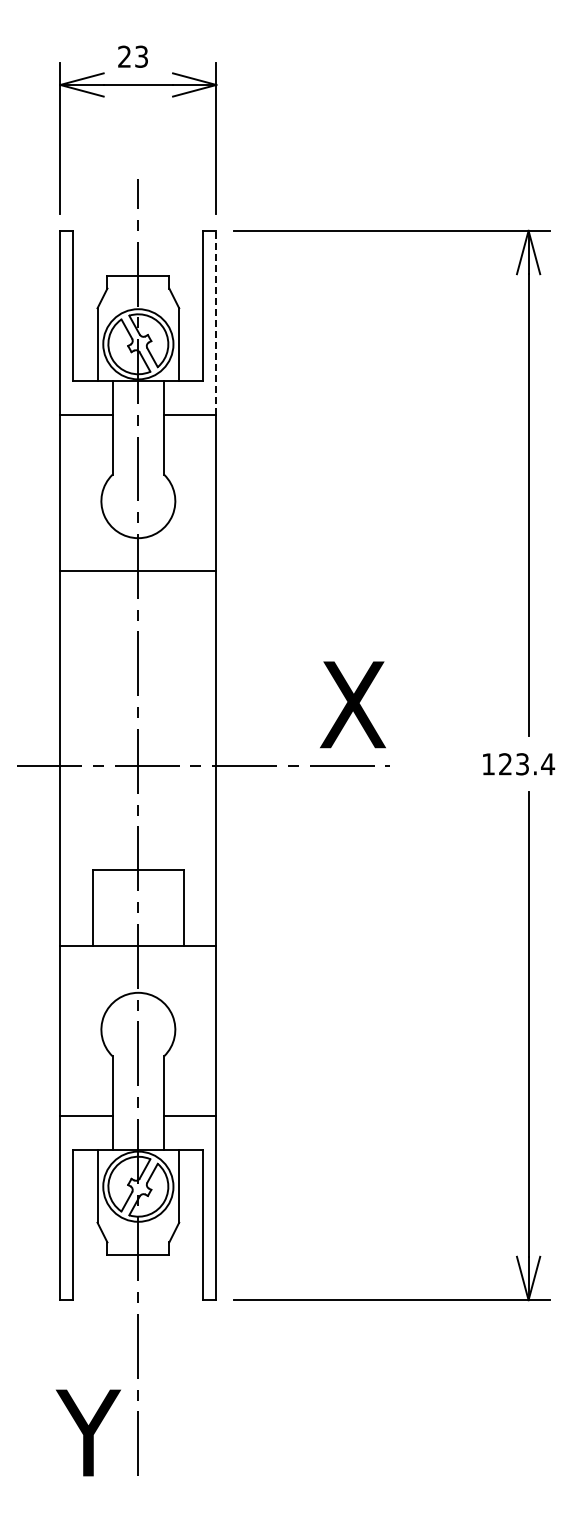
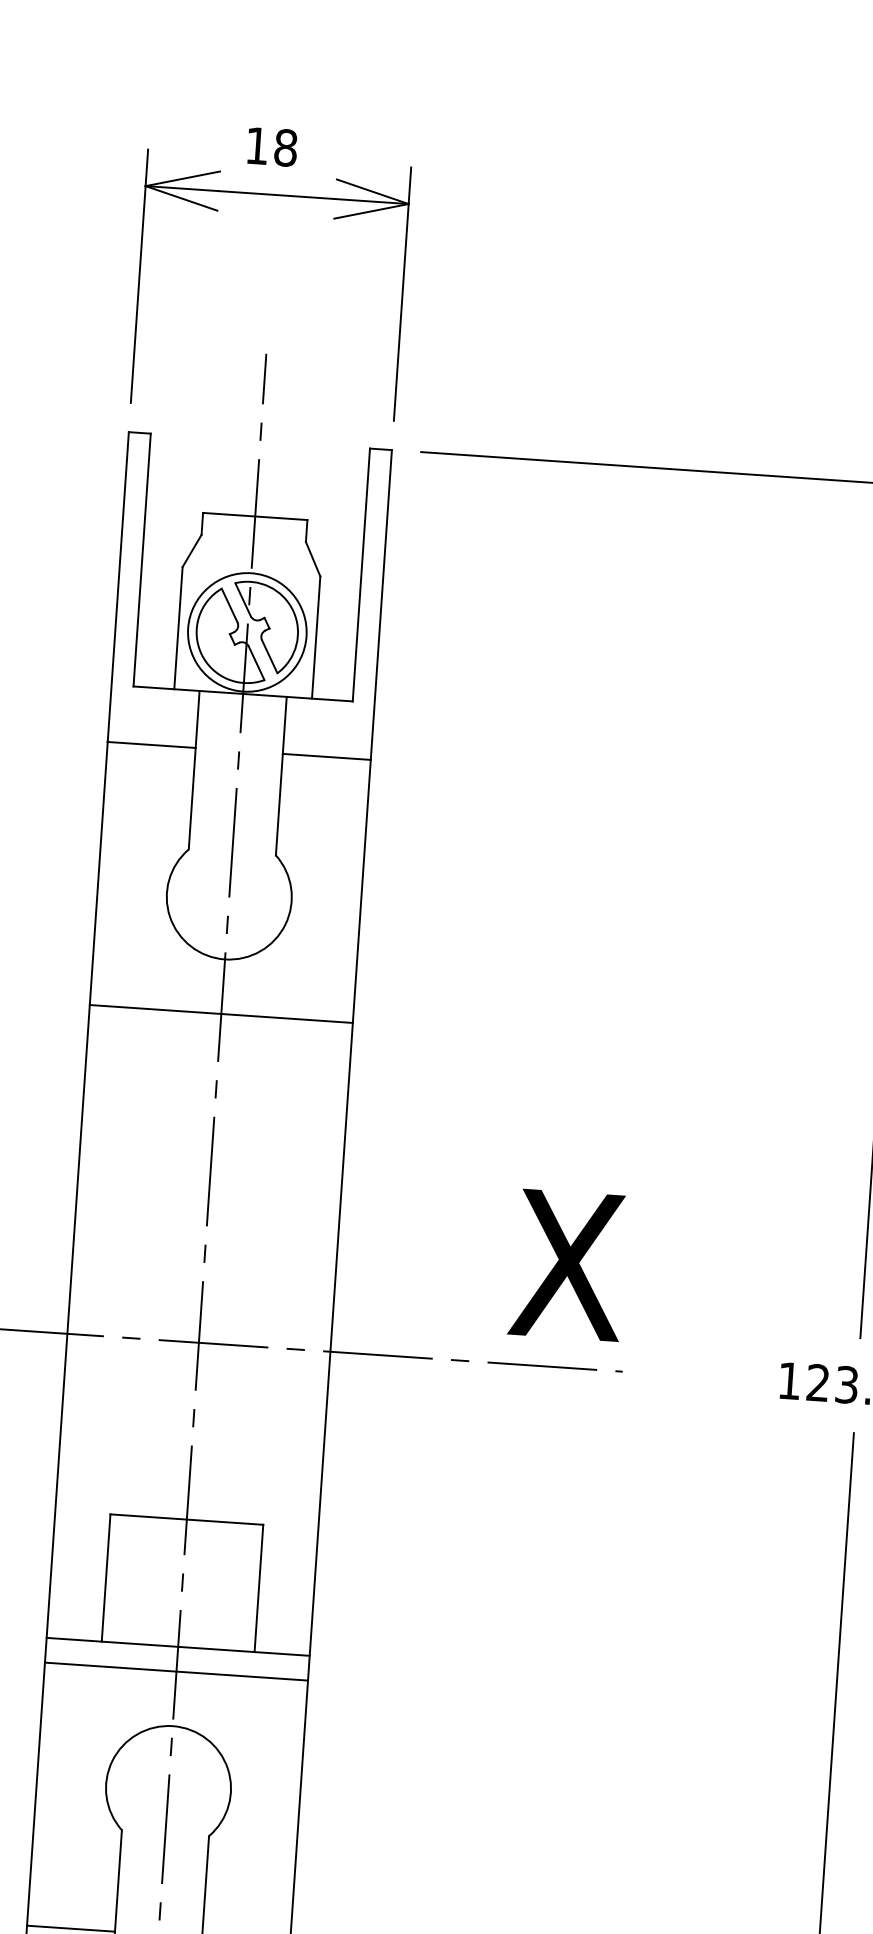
text: (133, 56) -> (272, 146), 23 -> 18
line: (216, 322) -> (381, 604), dashed -> solid
line: (138, 960) -> (176, 1671), added

